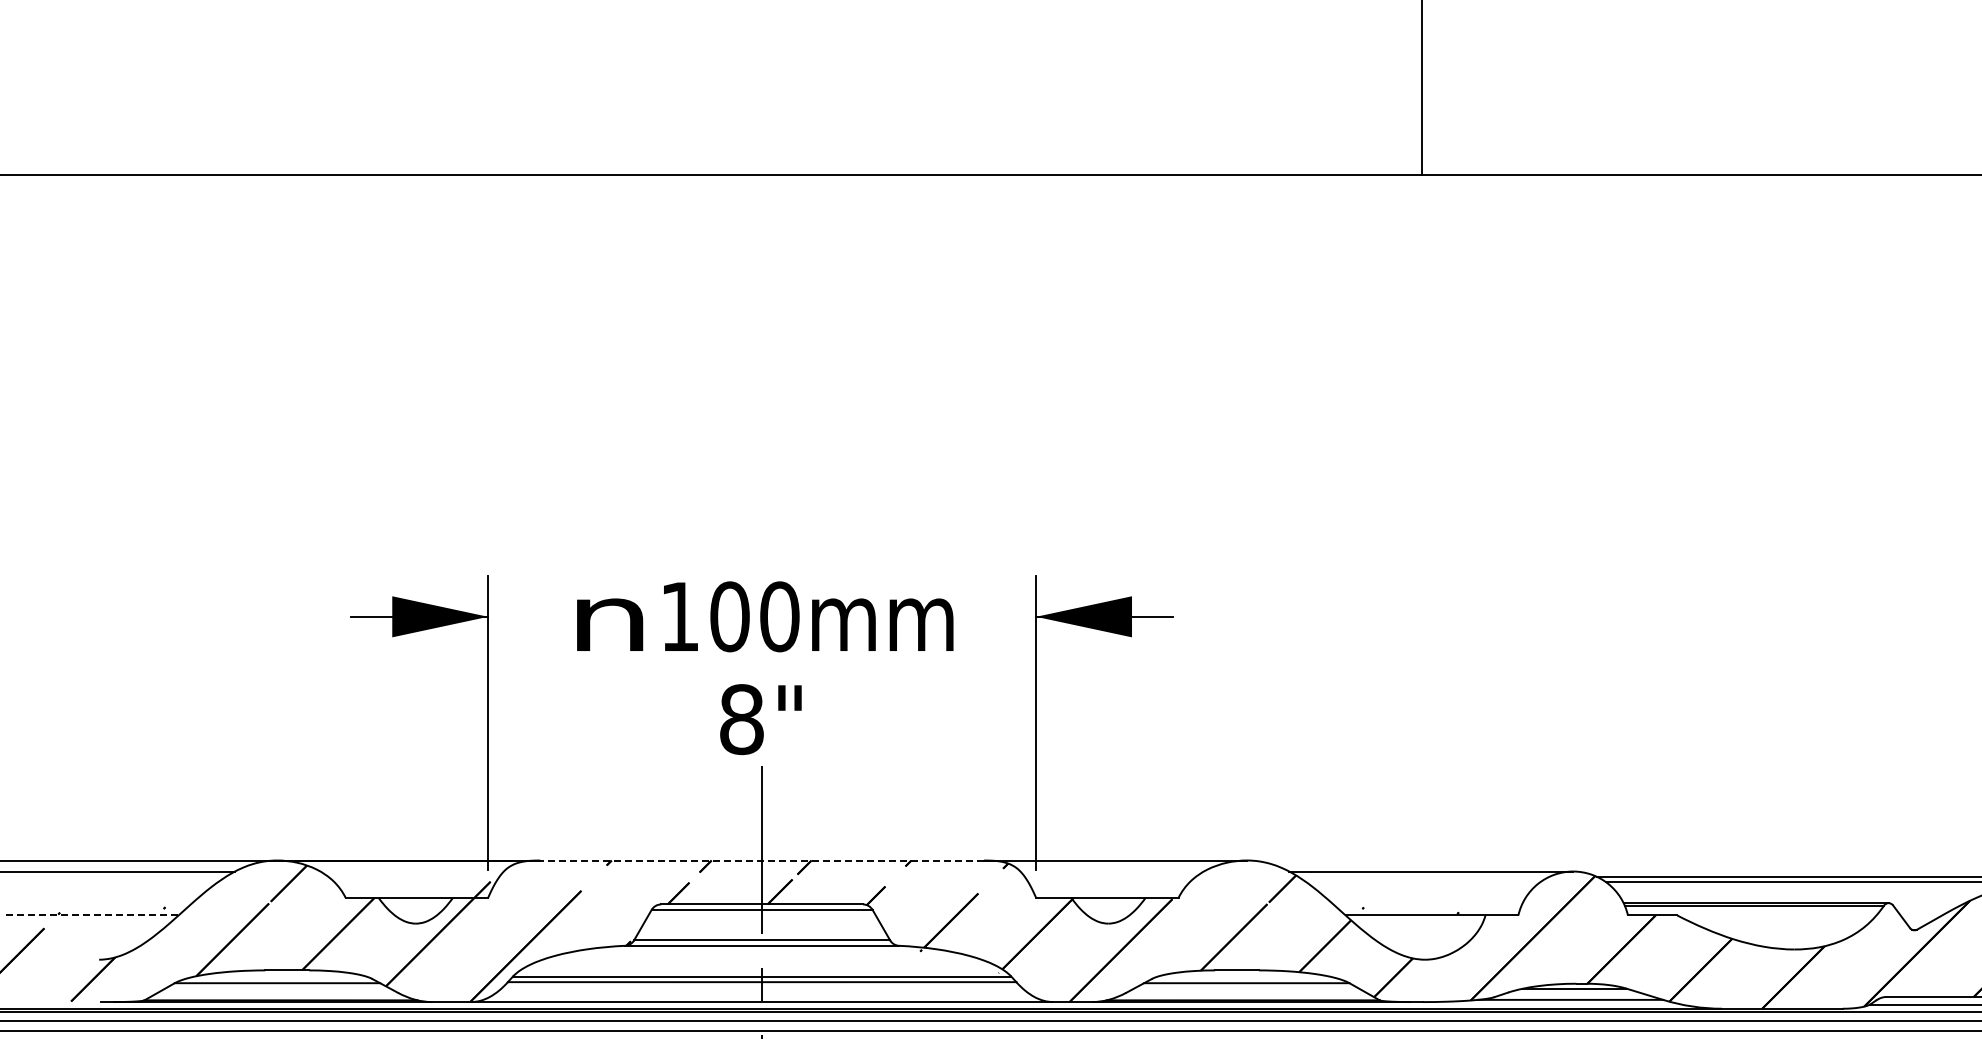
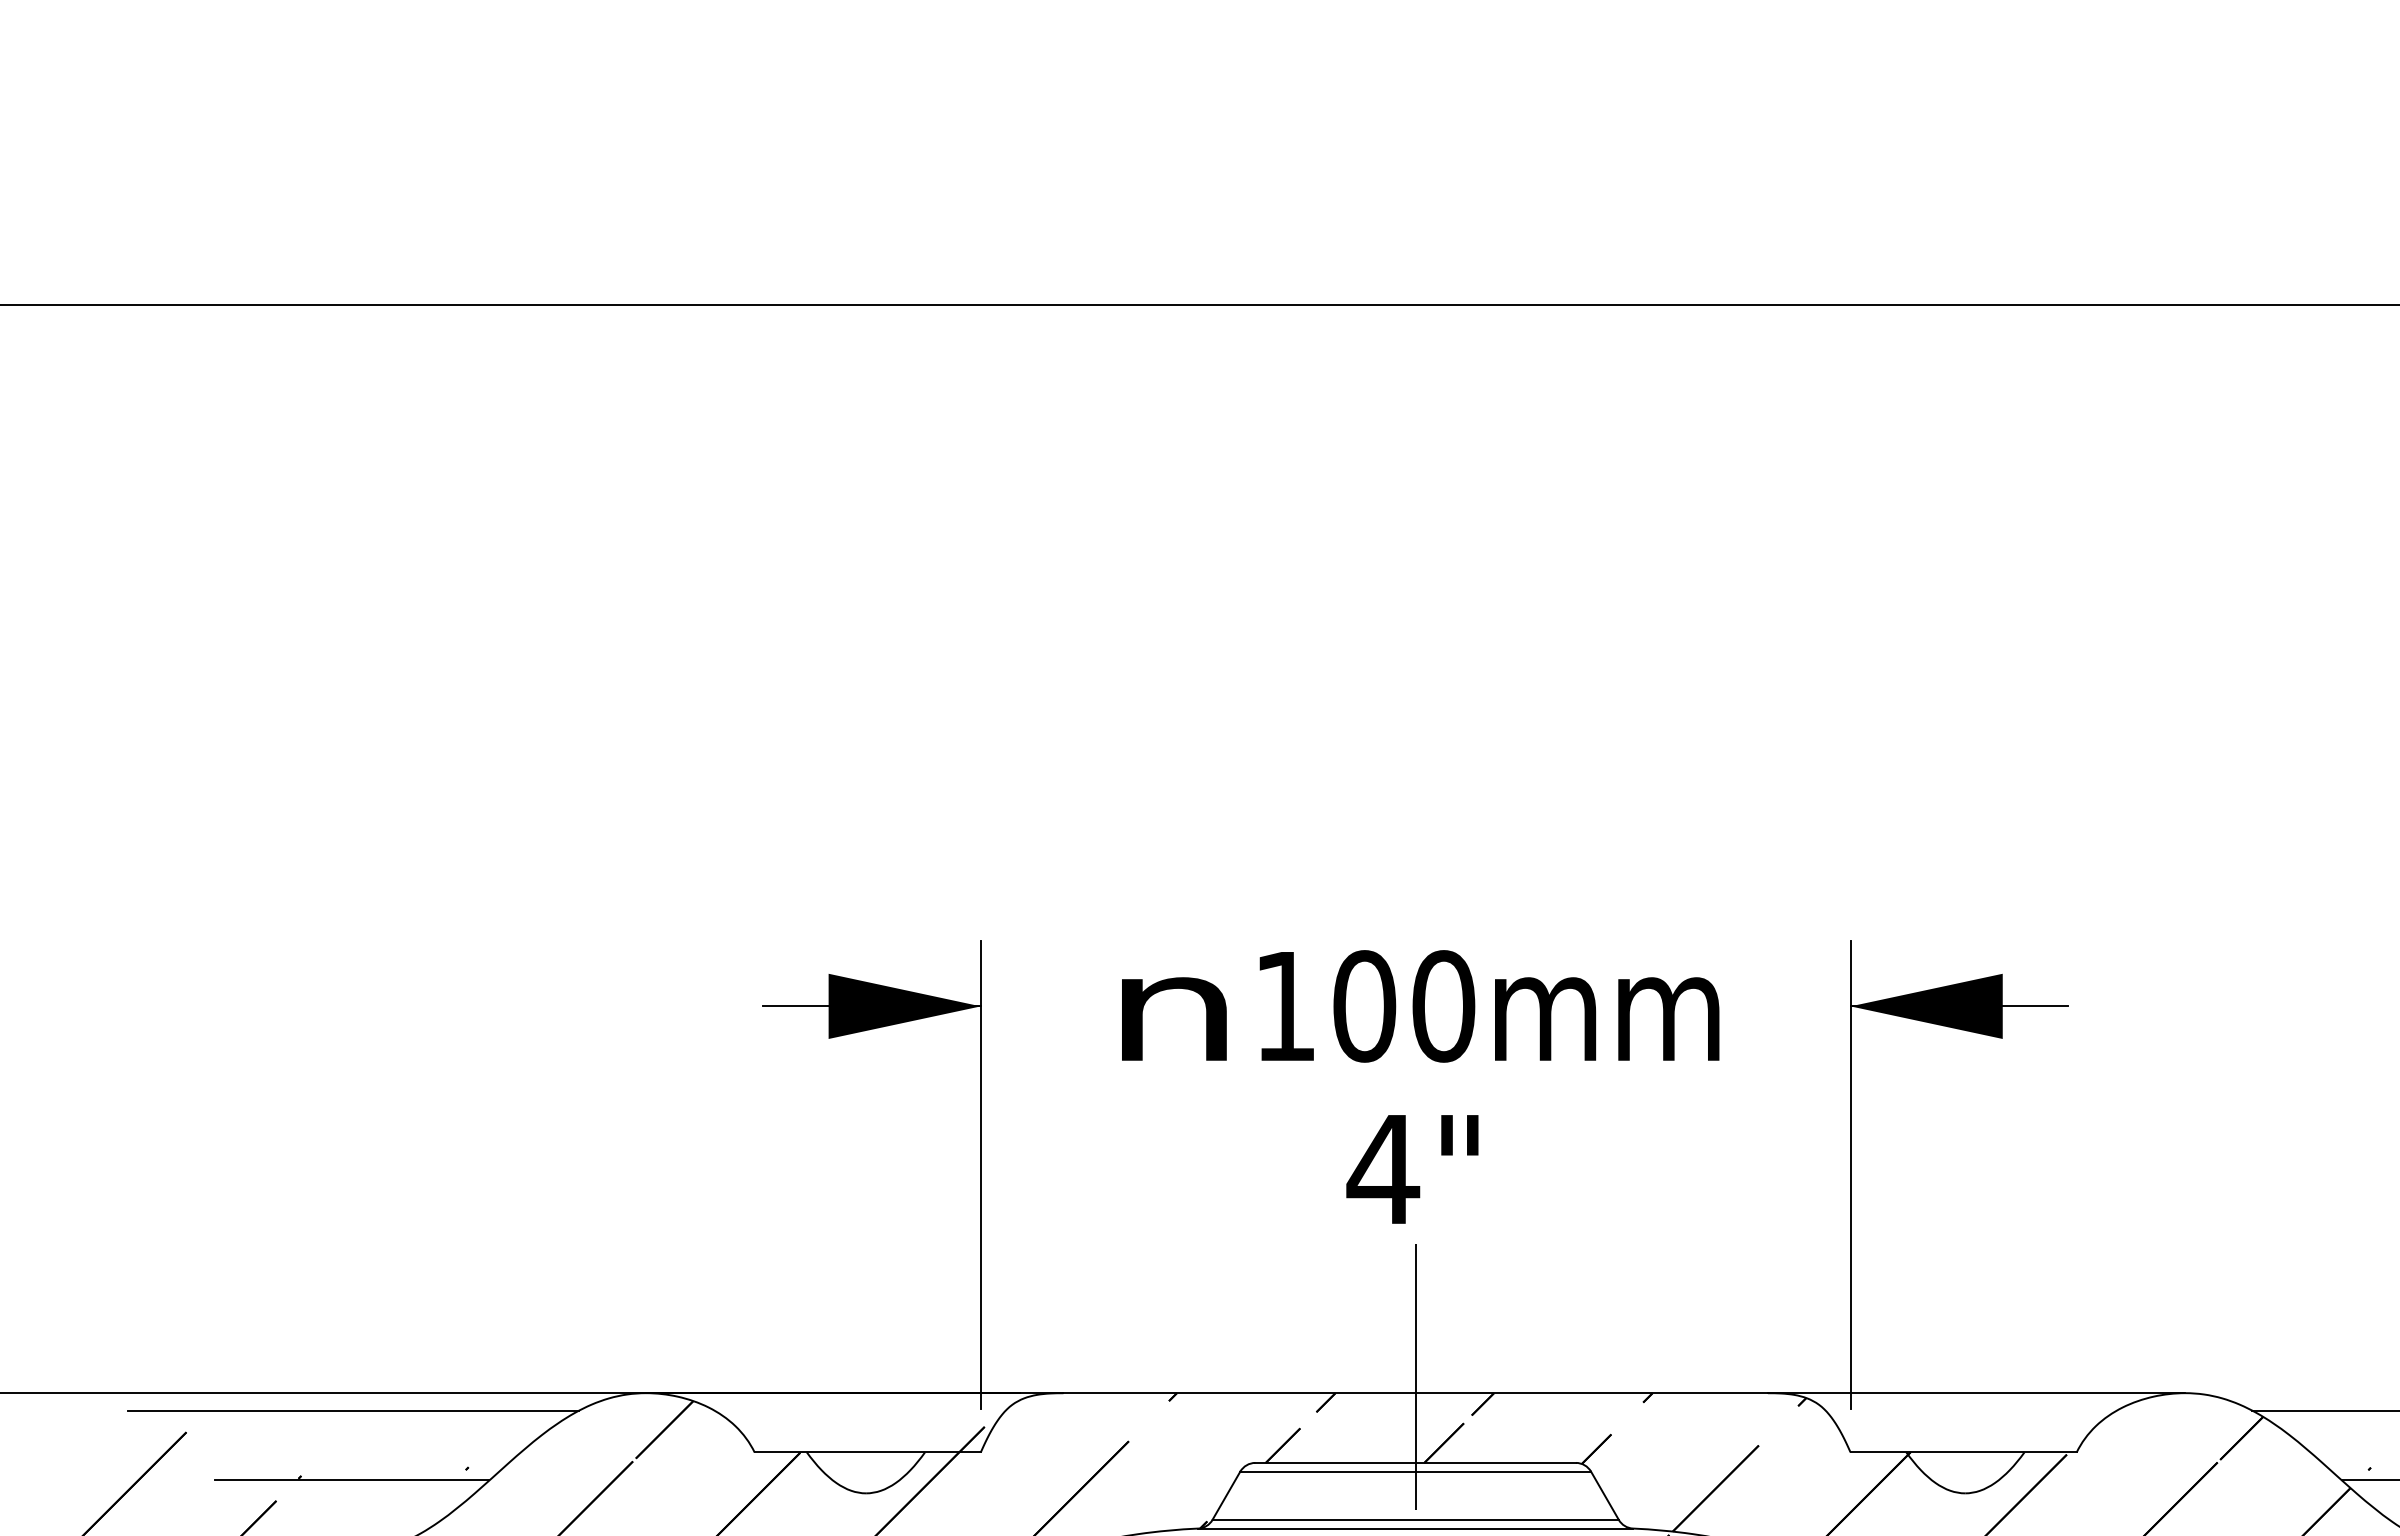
text: (741, 719) -> (1382, 1169), 8" -> 4"
line: (762, 860) -> (1416, 1393), dashed -> solid
line: (92, 915) -> (352, 1480), dashed -> solid

